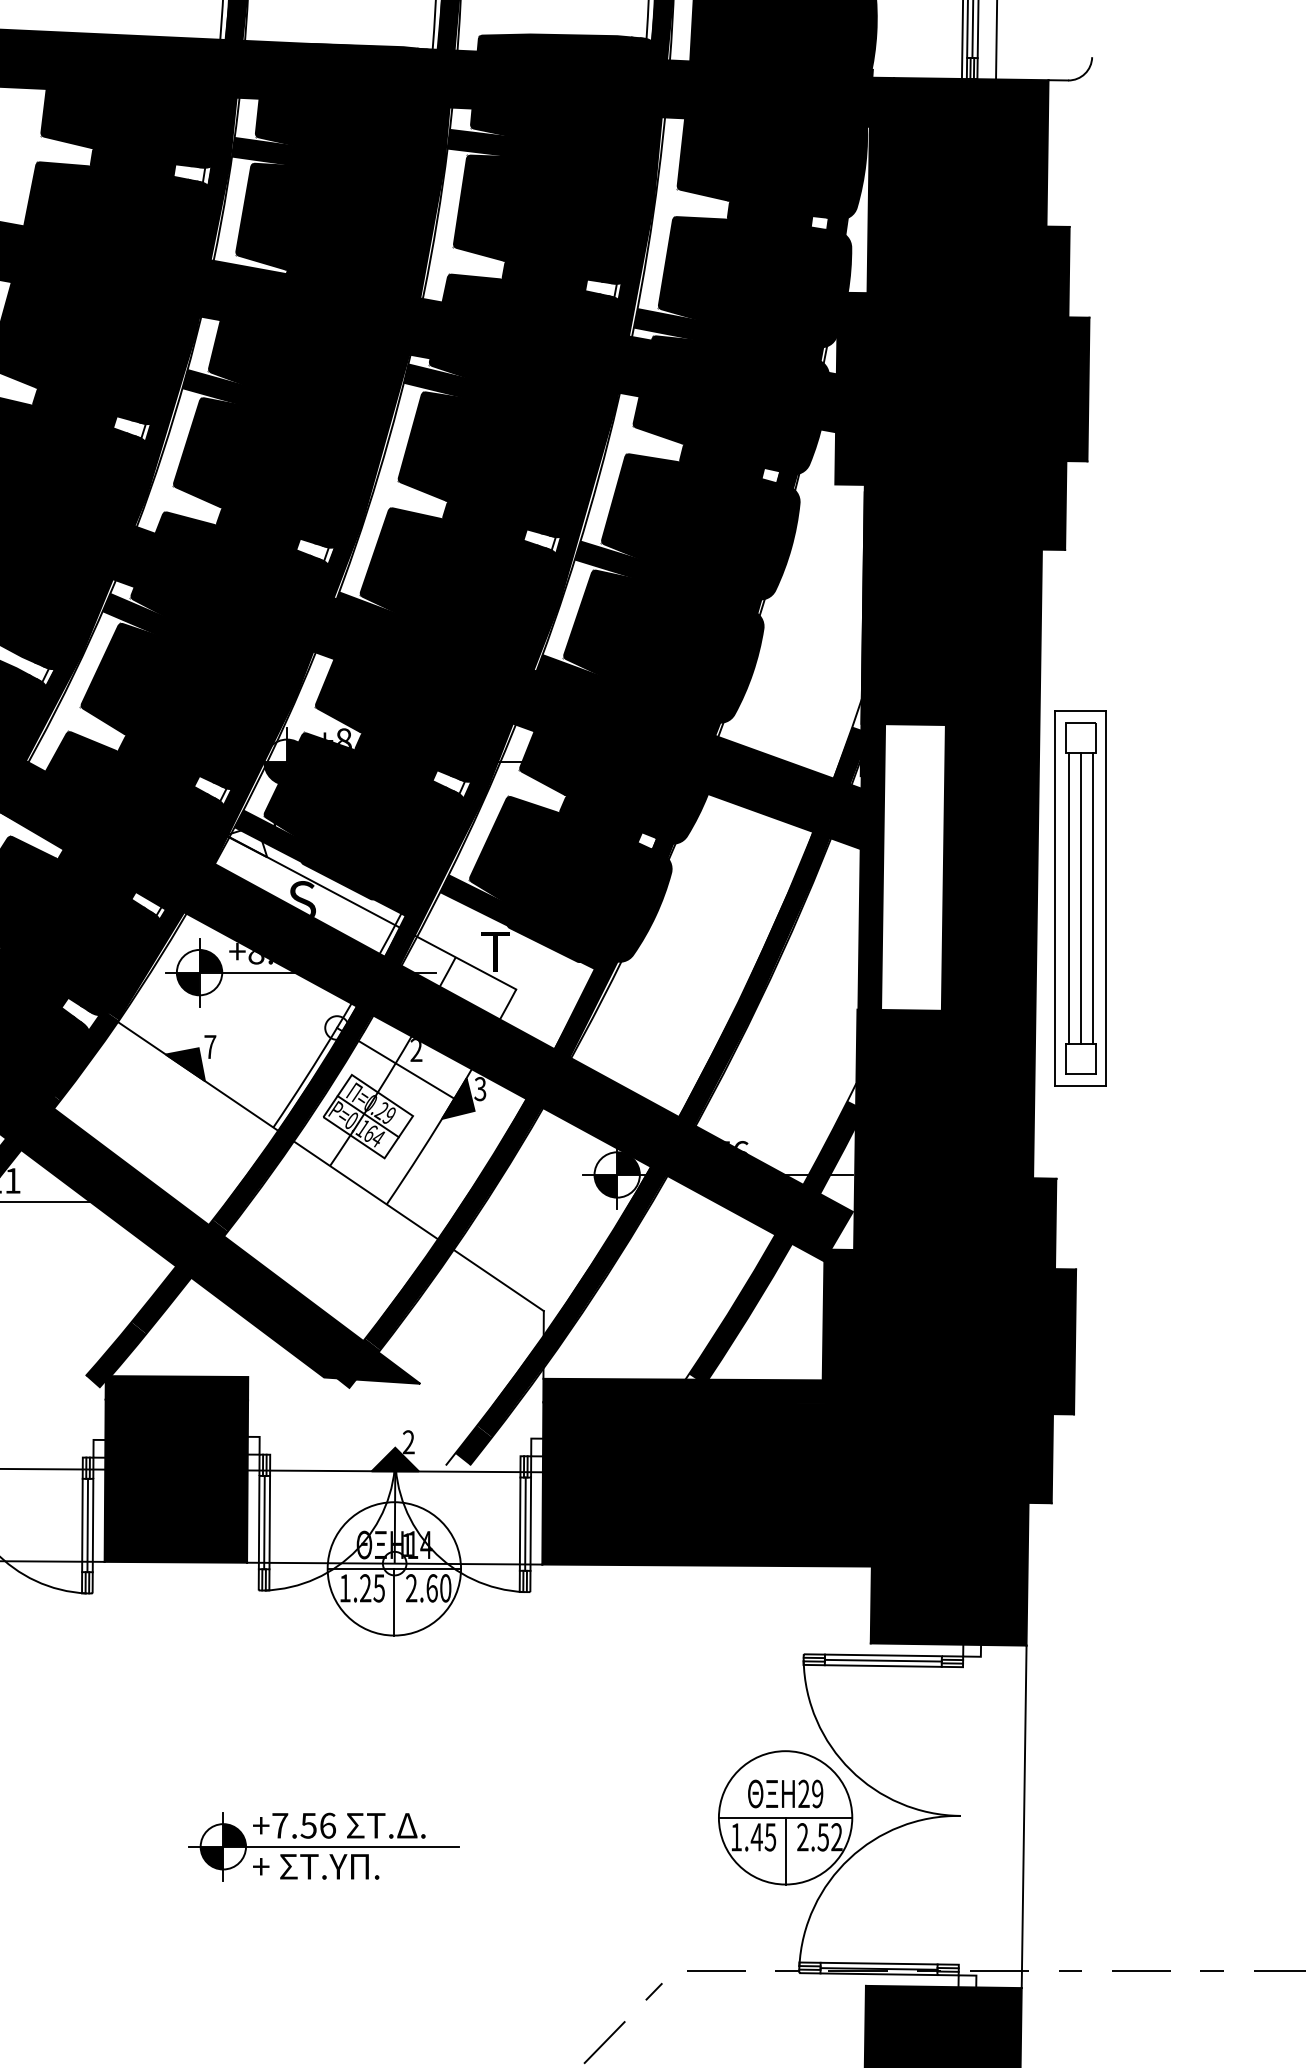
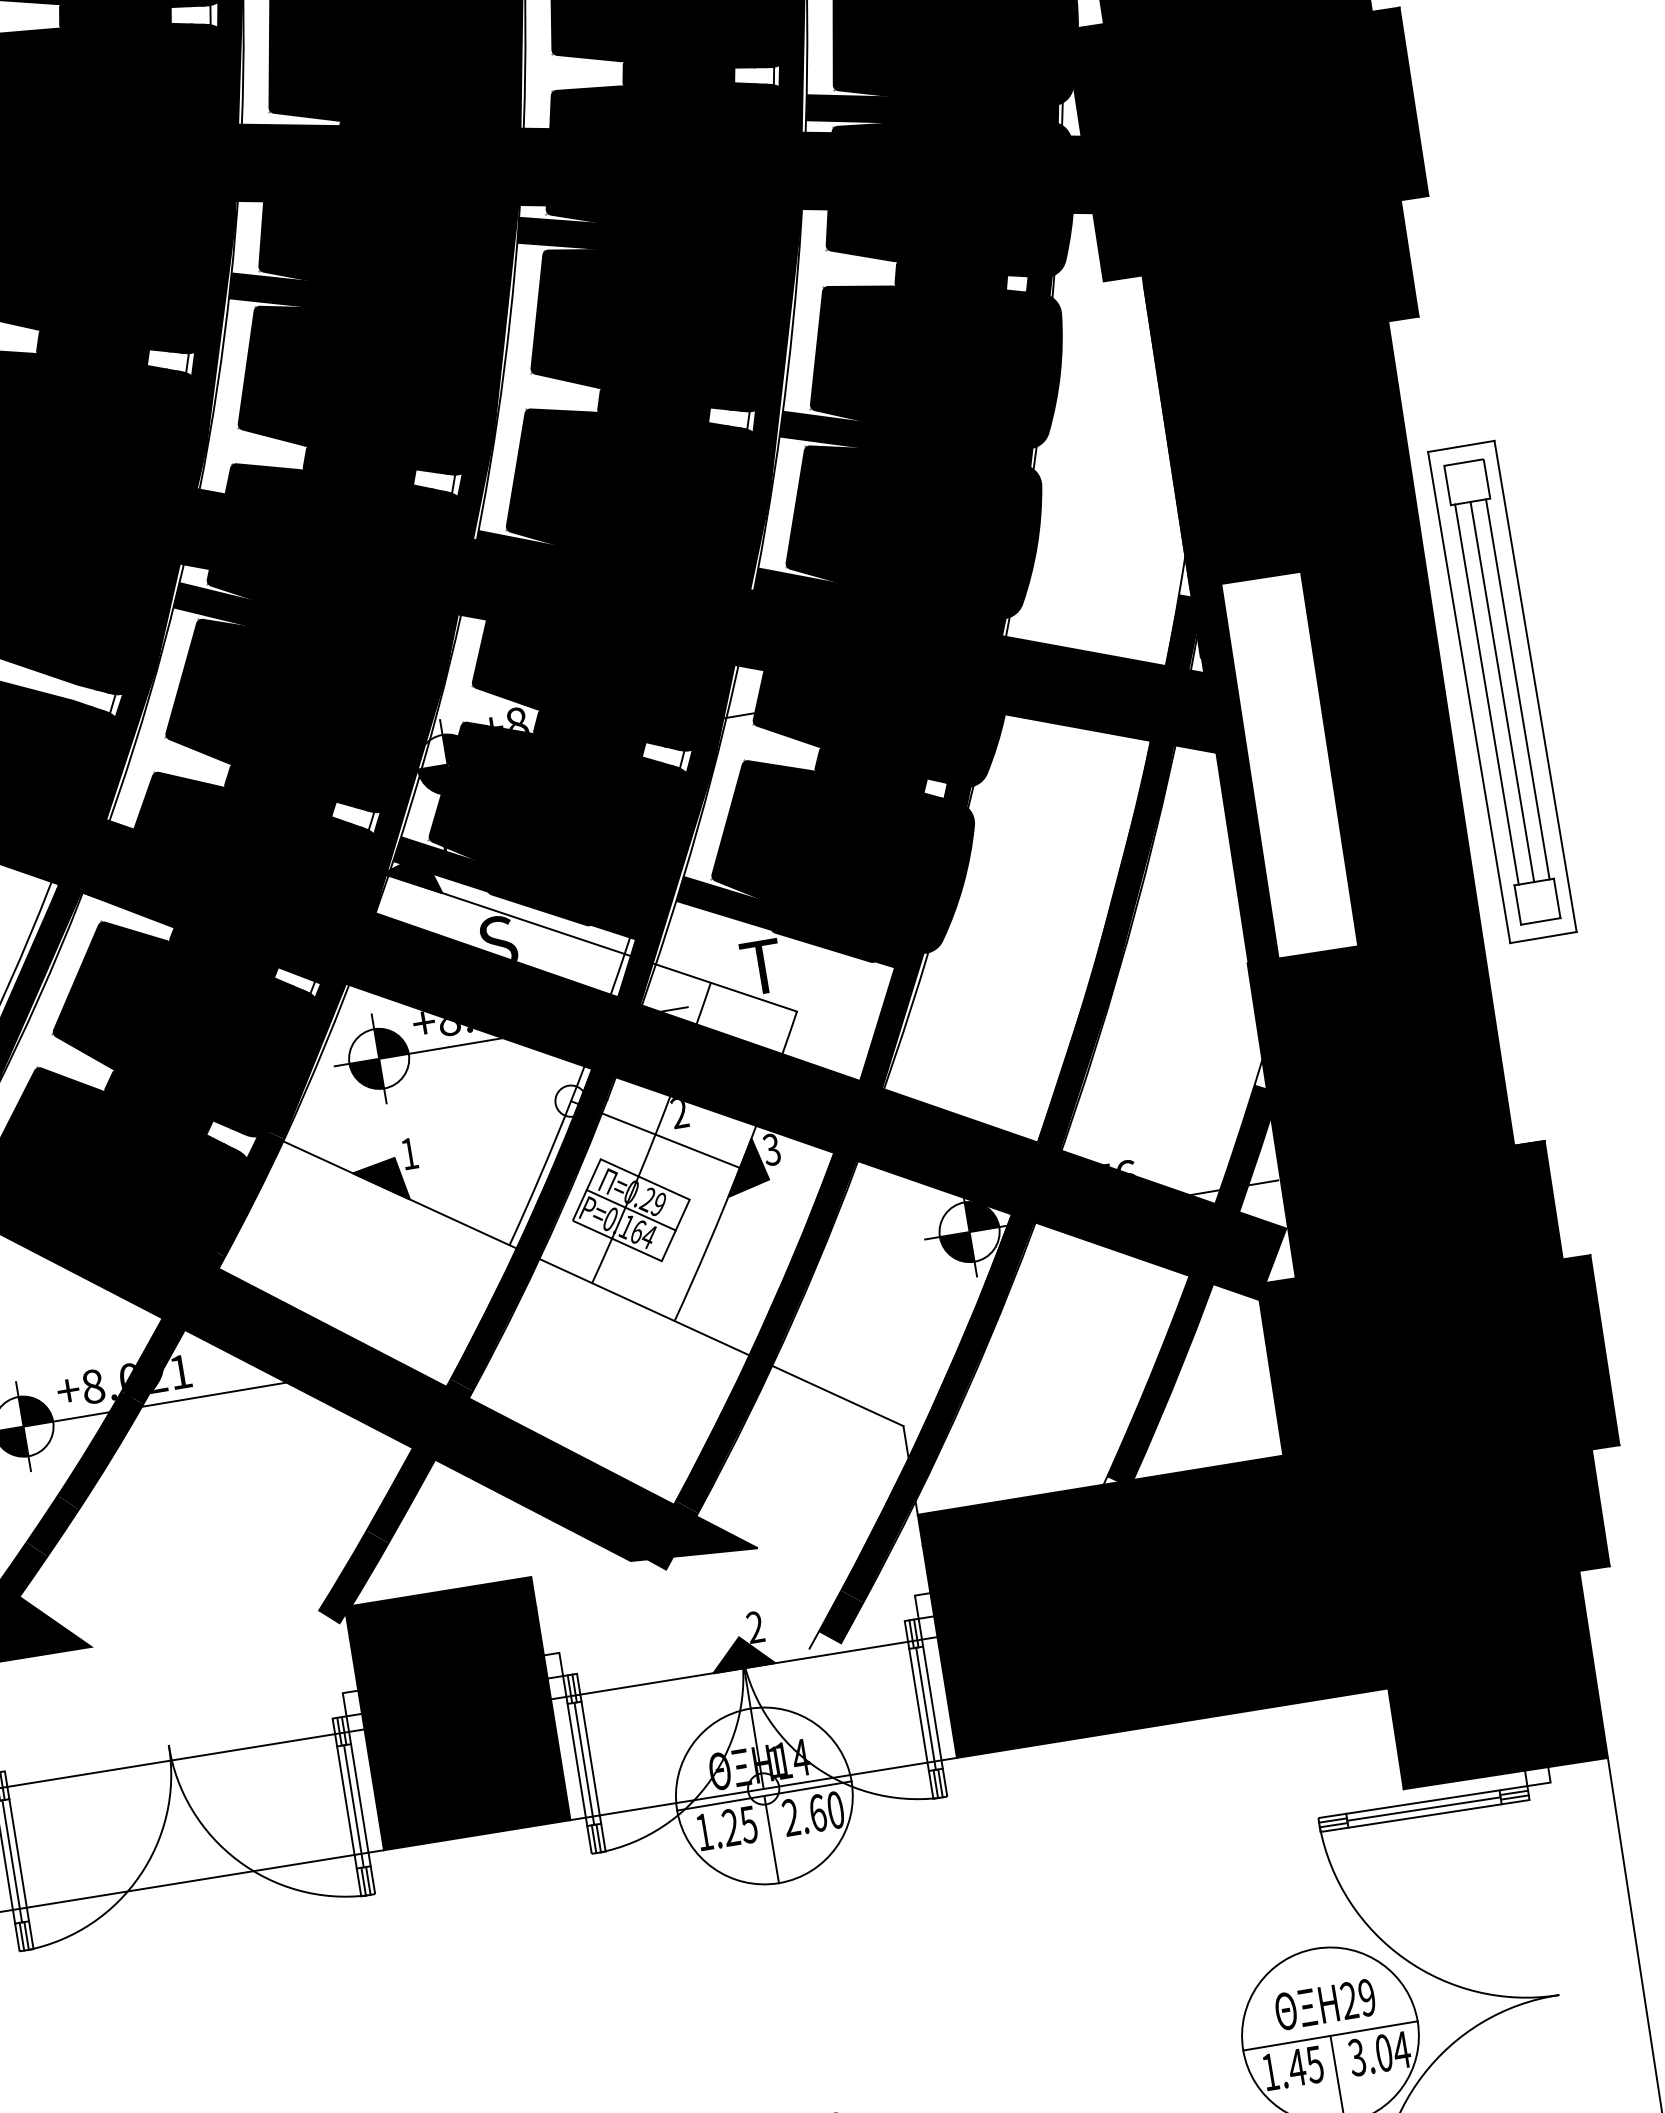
fill: (246, 841) -> (411, 877), added
part: (1080, 898) -> (1502, 691), moved
text: (210, 1046) -> (409, 1153), 7 -> 1
text: (820, 1837) -> (1380, 2053), 2.52 -> 3.04

